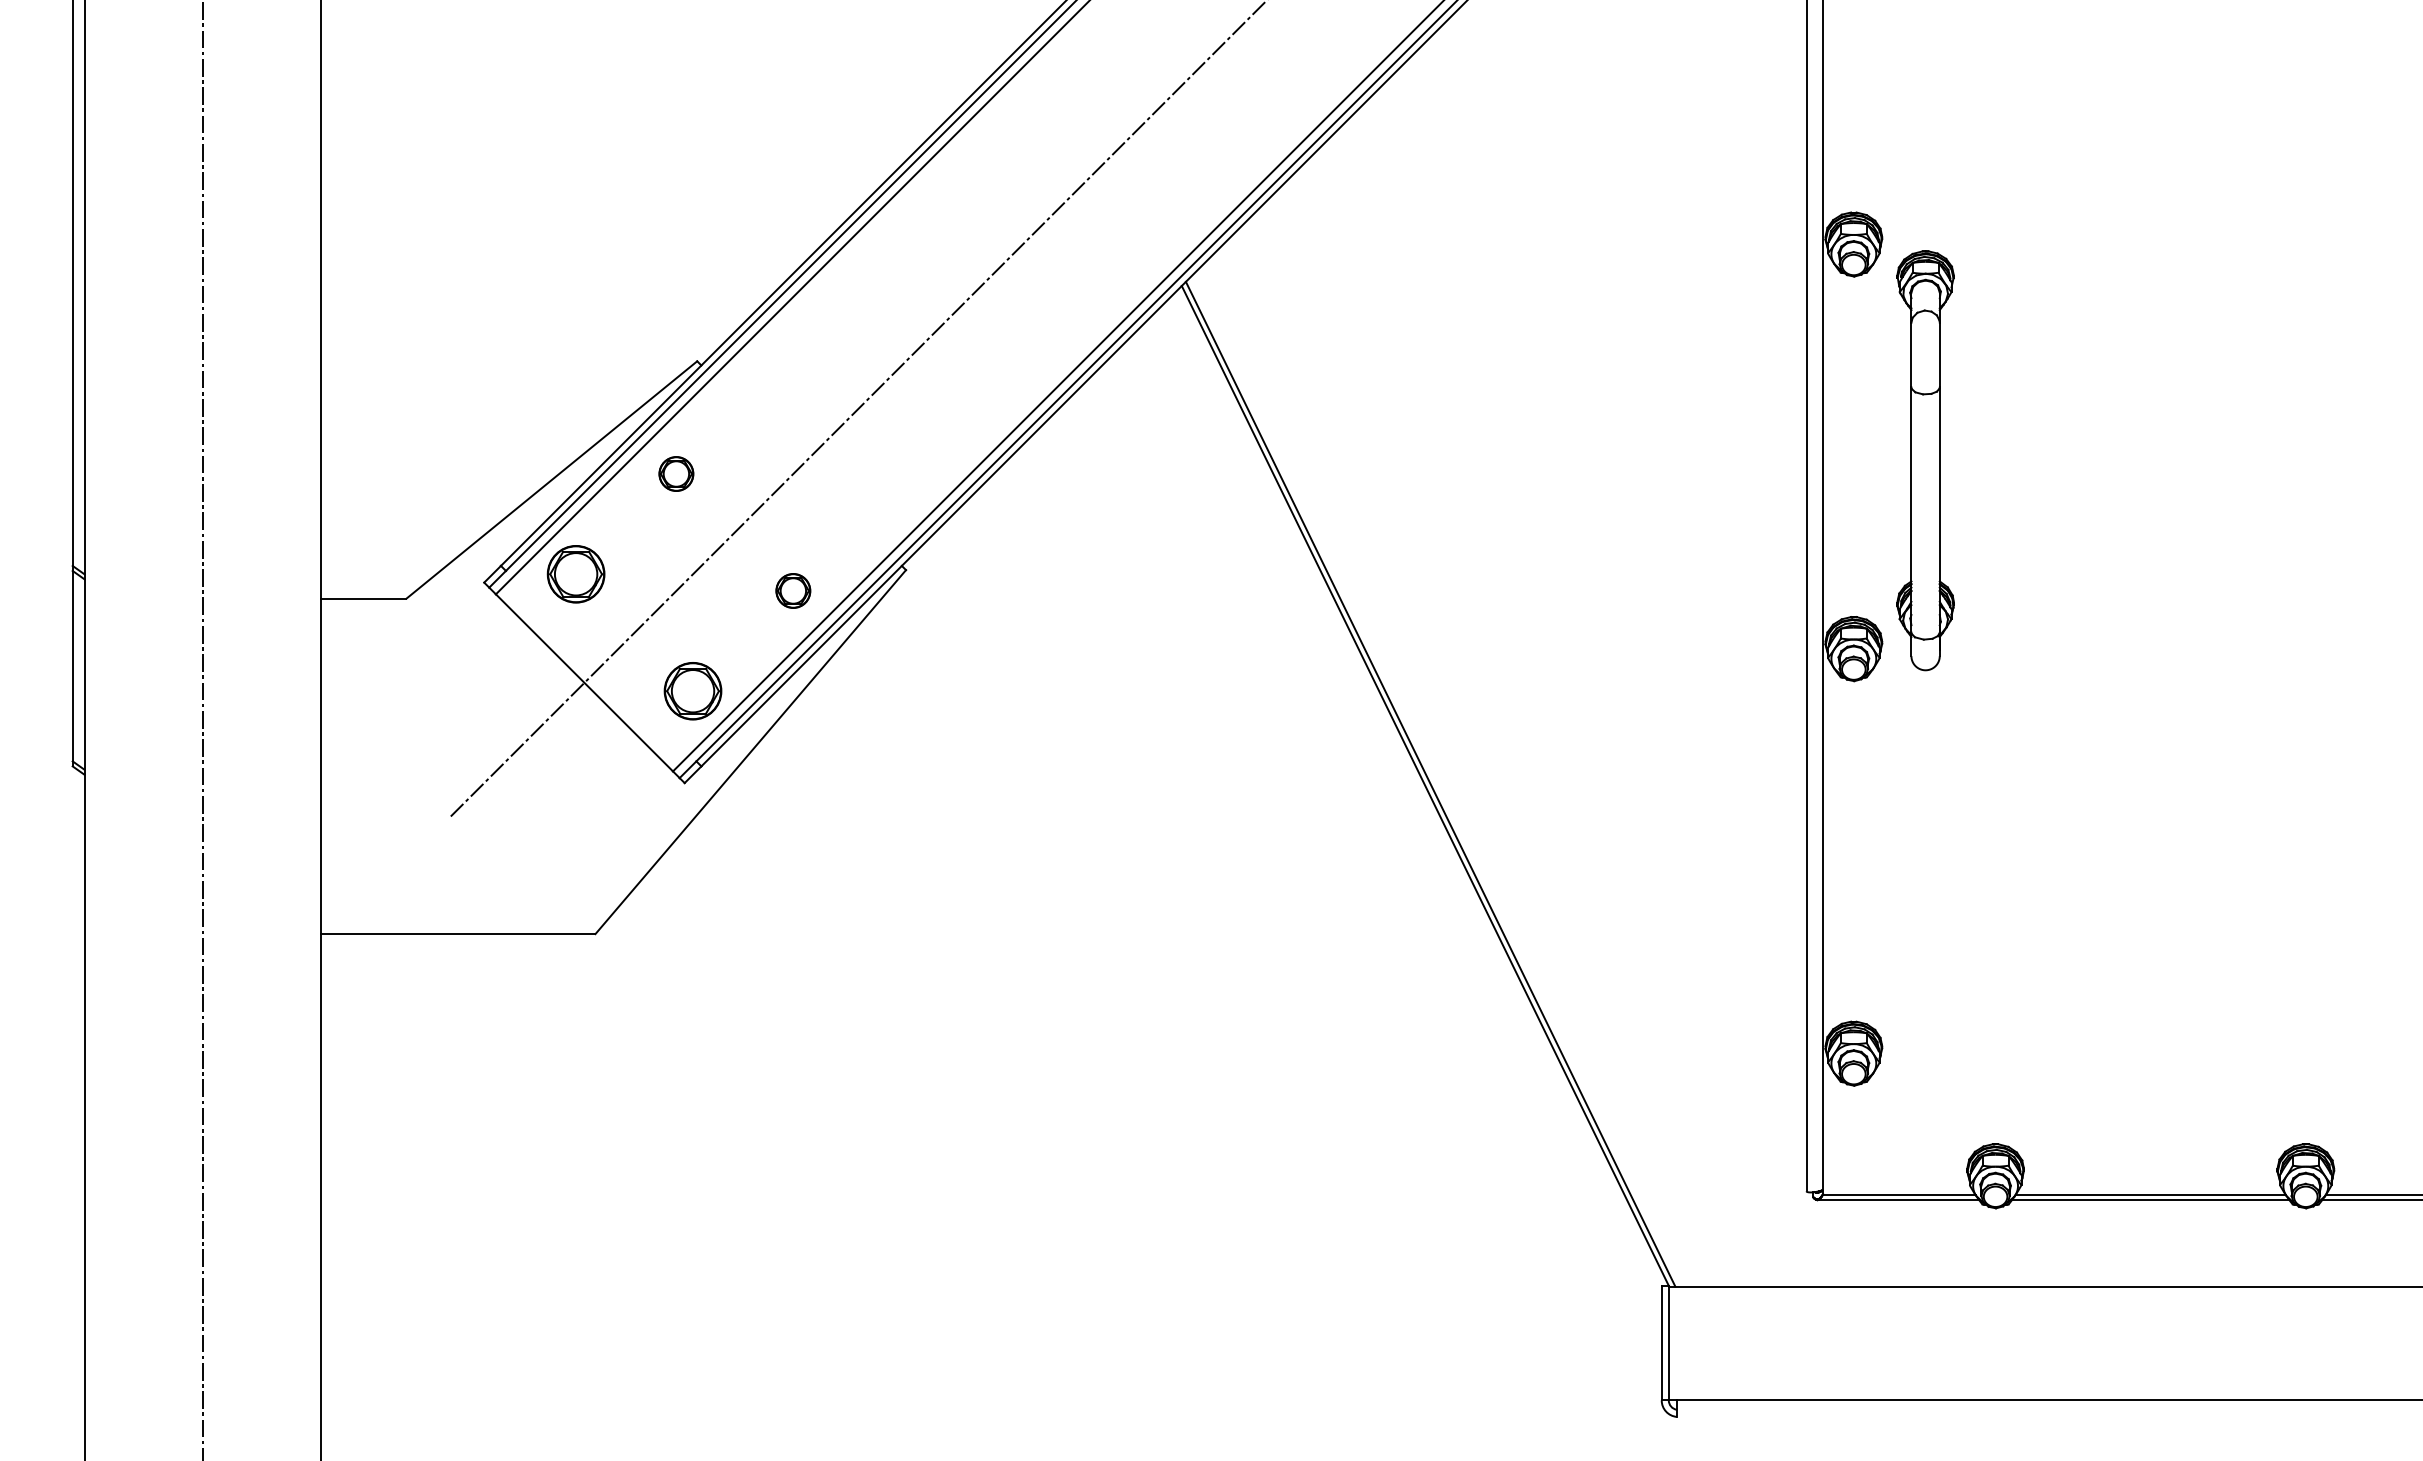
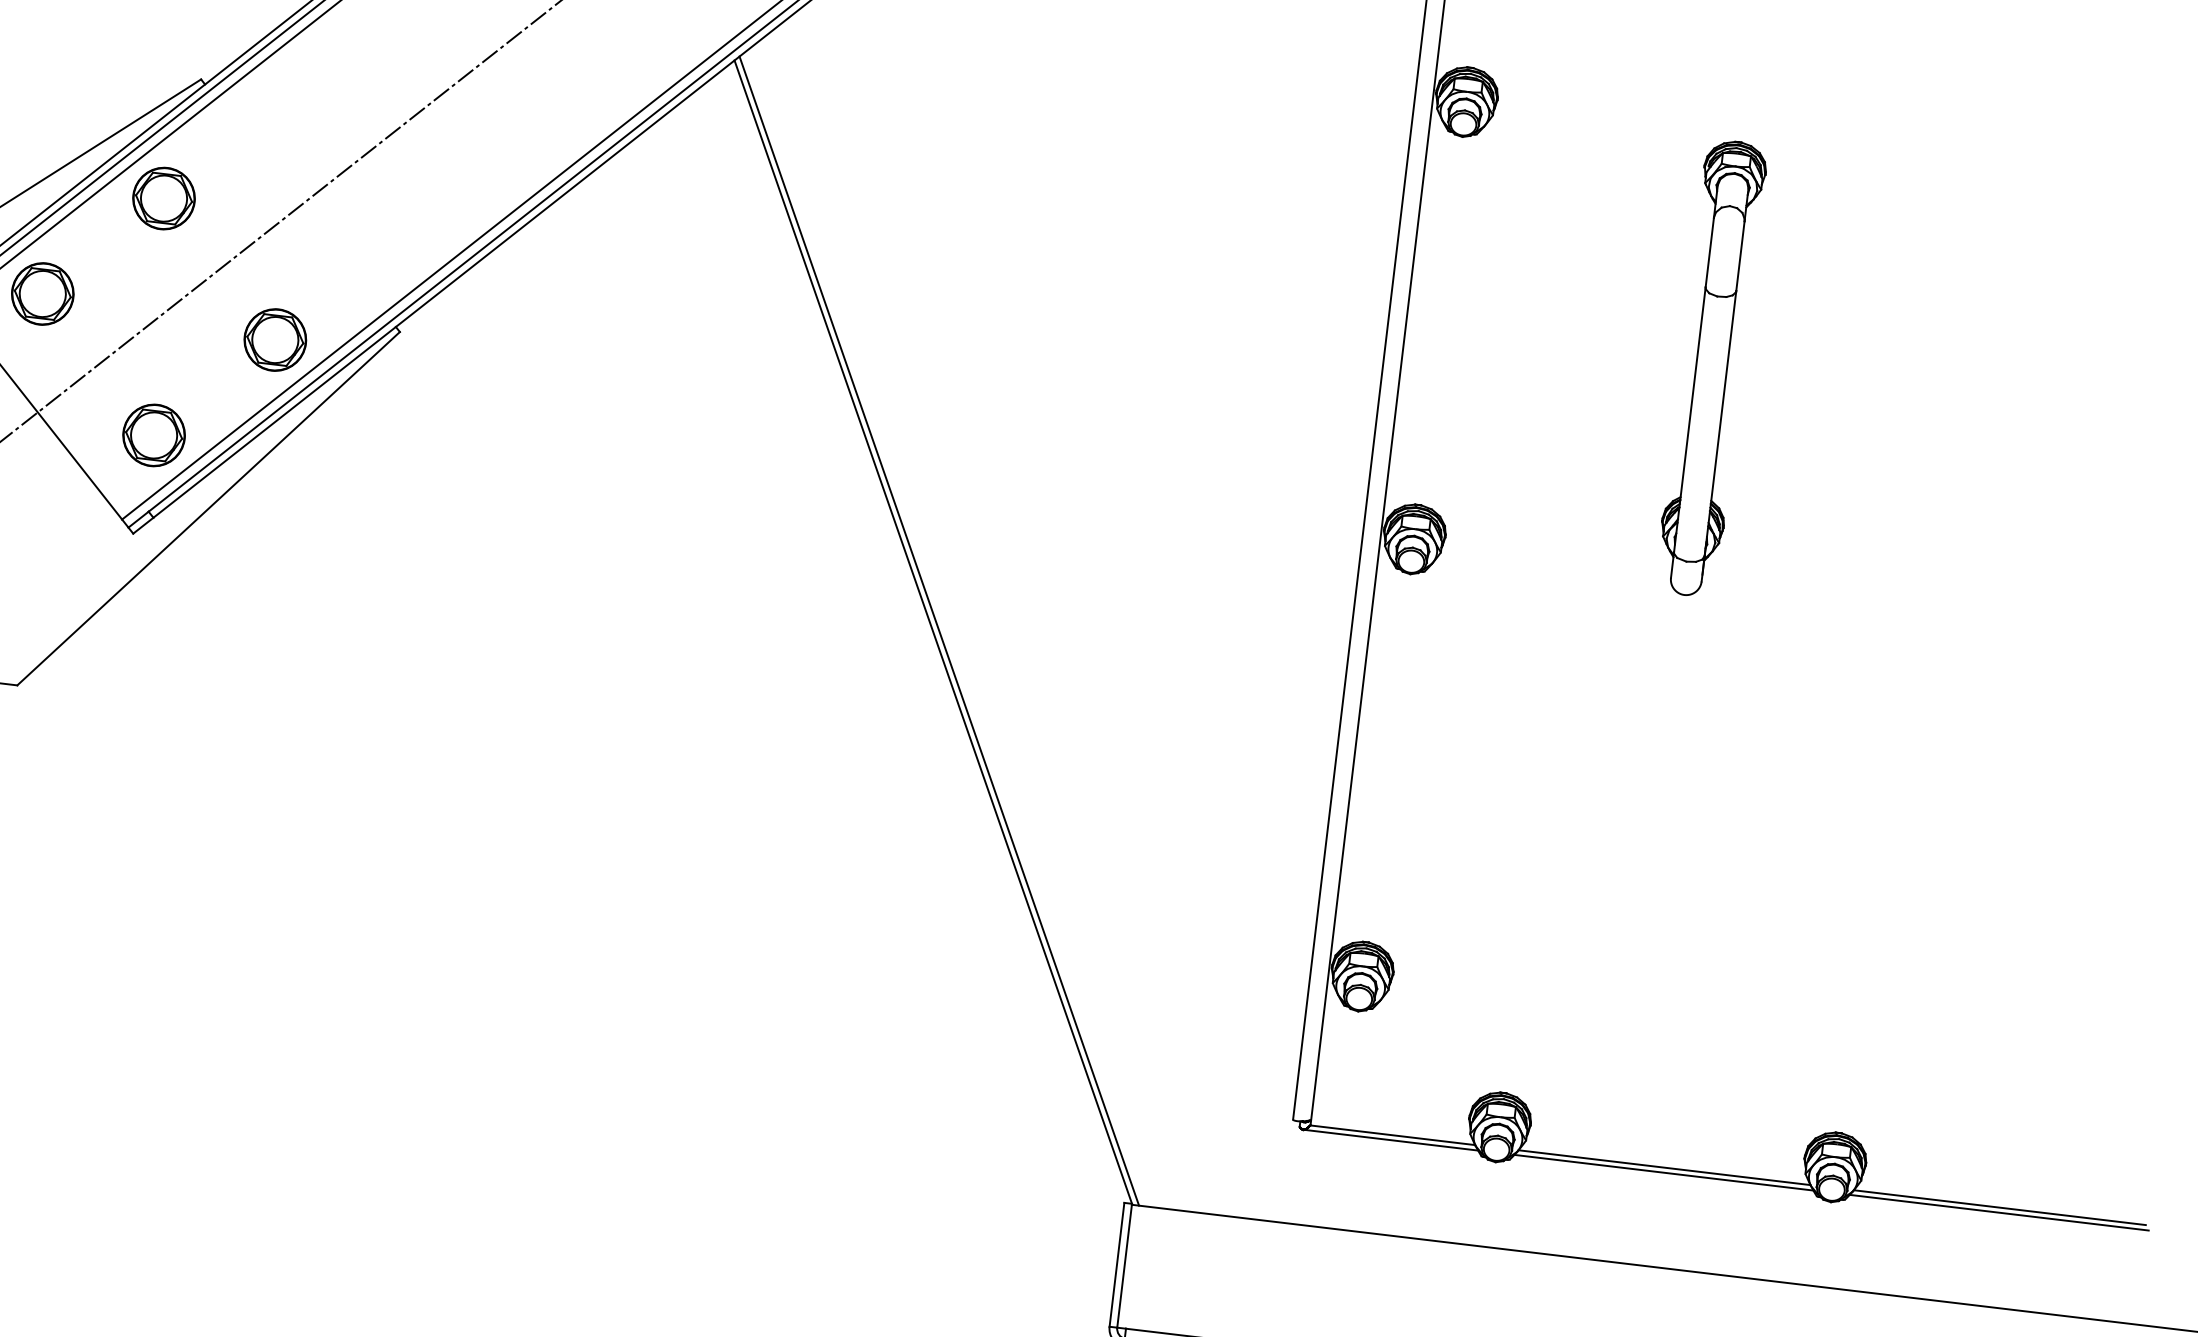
part: (1925, 460) -> (1711, 368), moved
part: (676, 473) -> (164, 198), size x1.67
part: (793, 590) -> (275, 339), size x1.67

